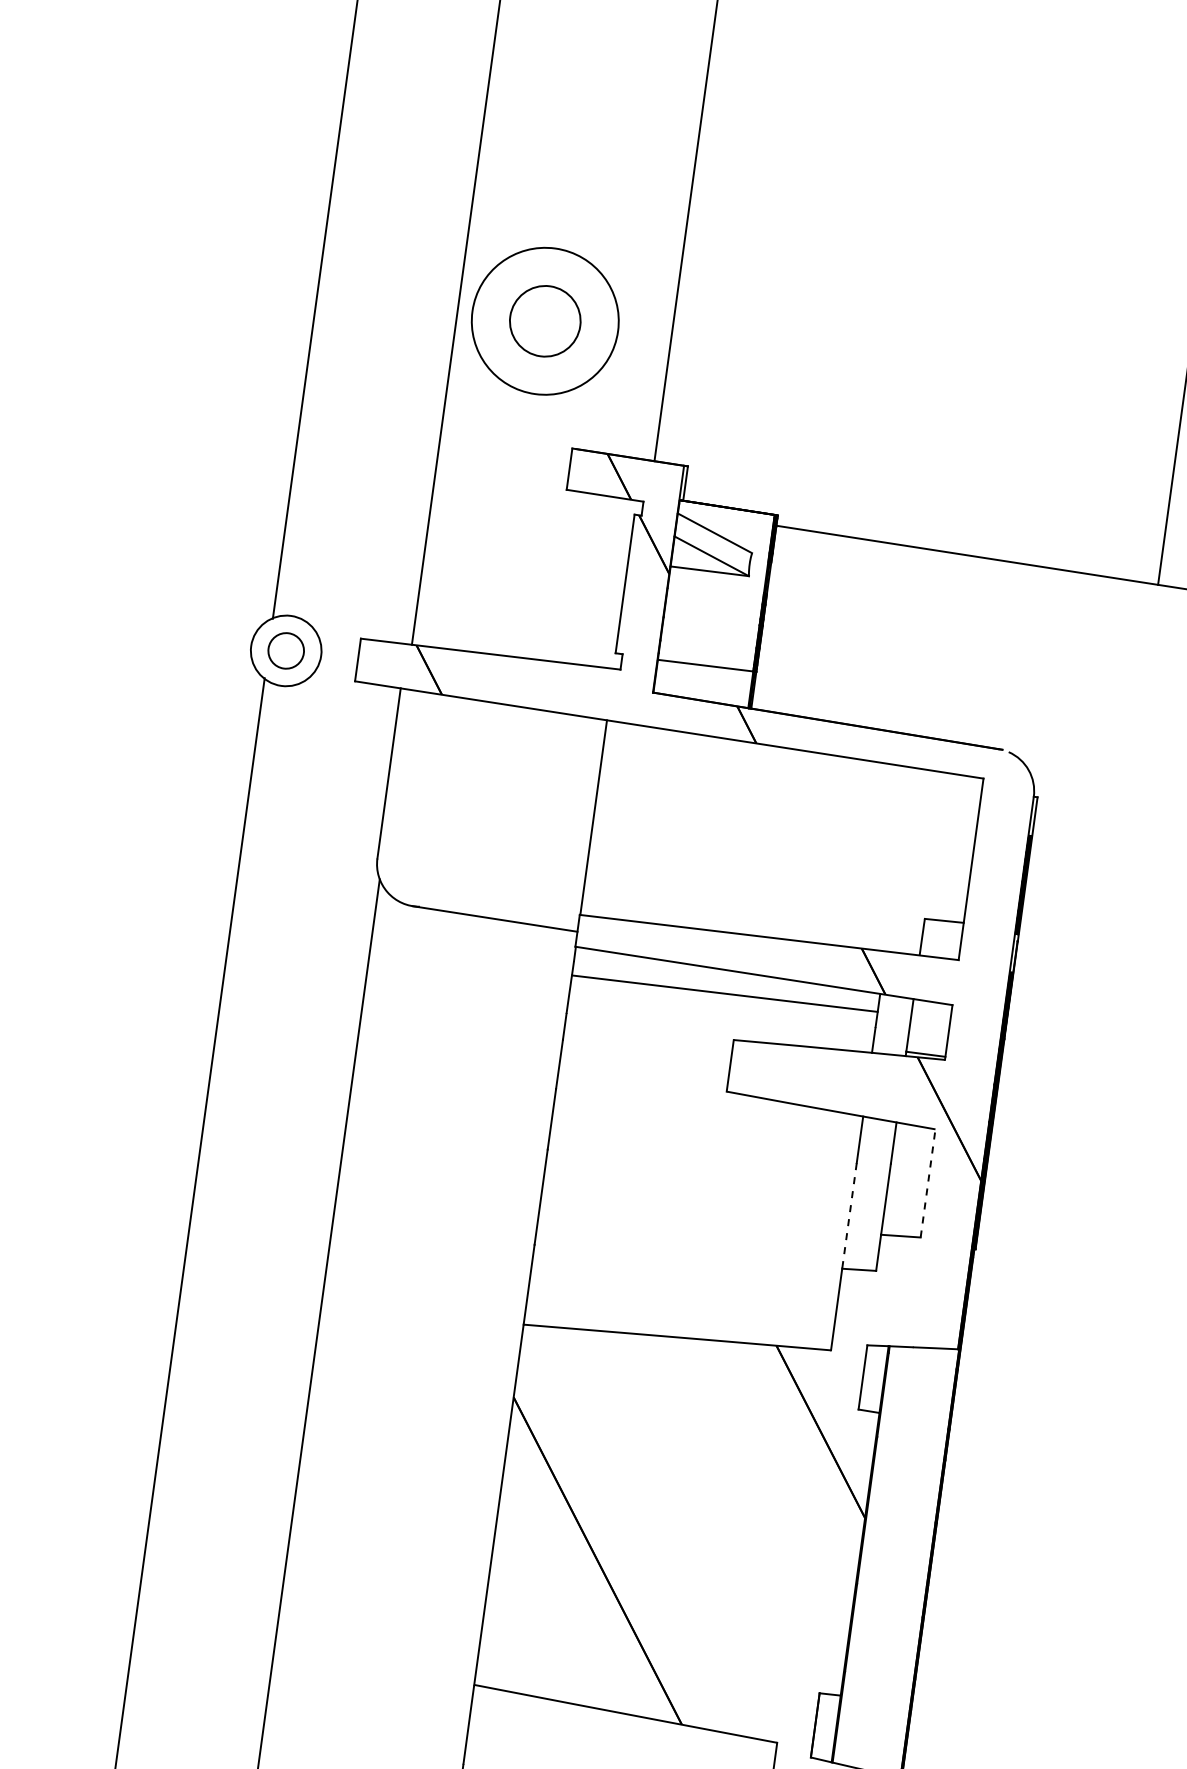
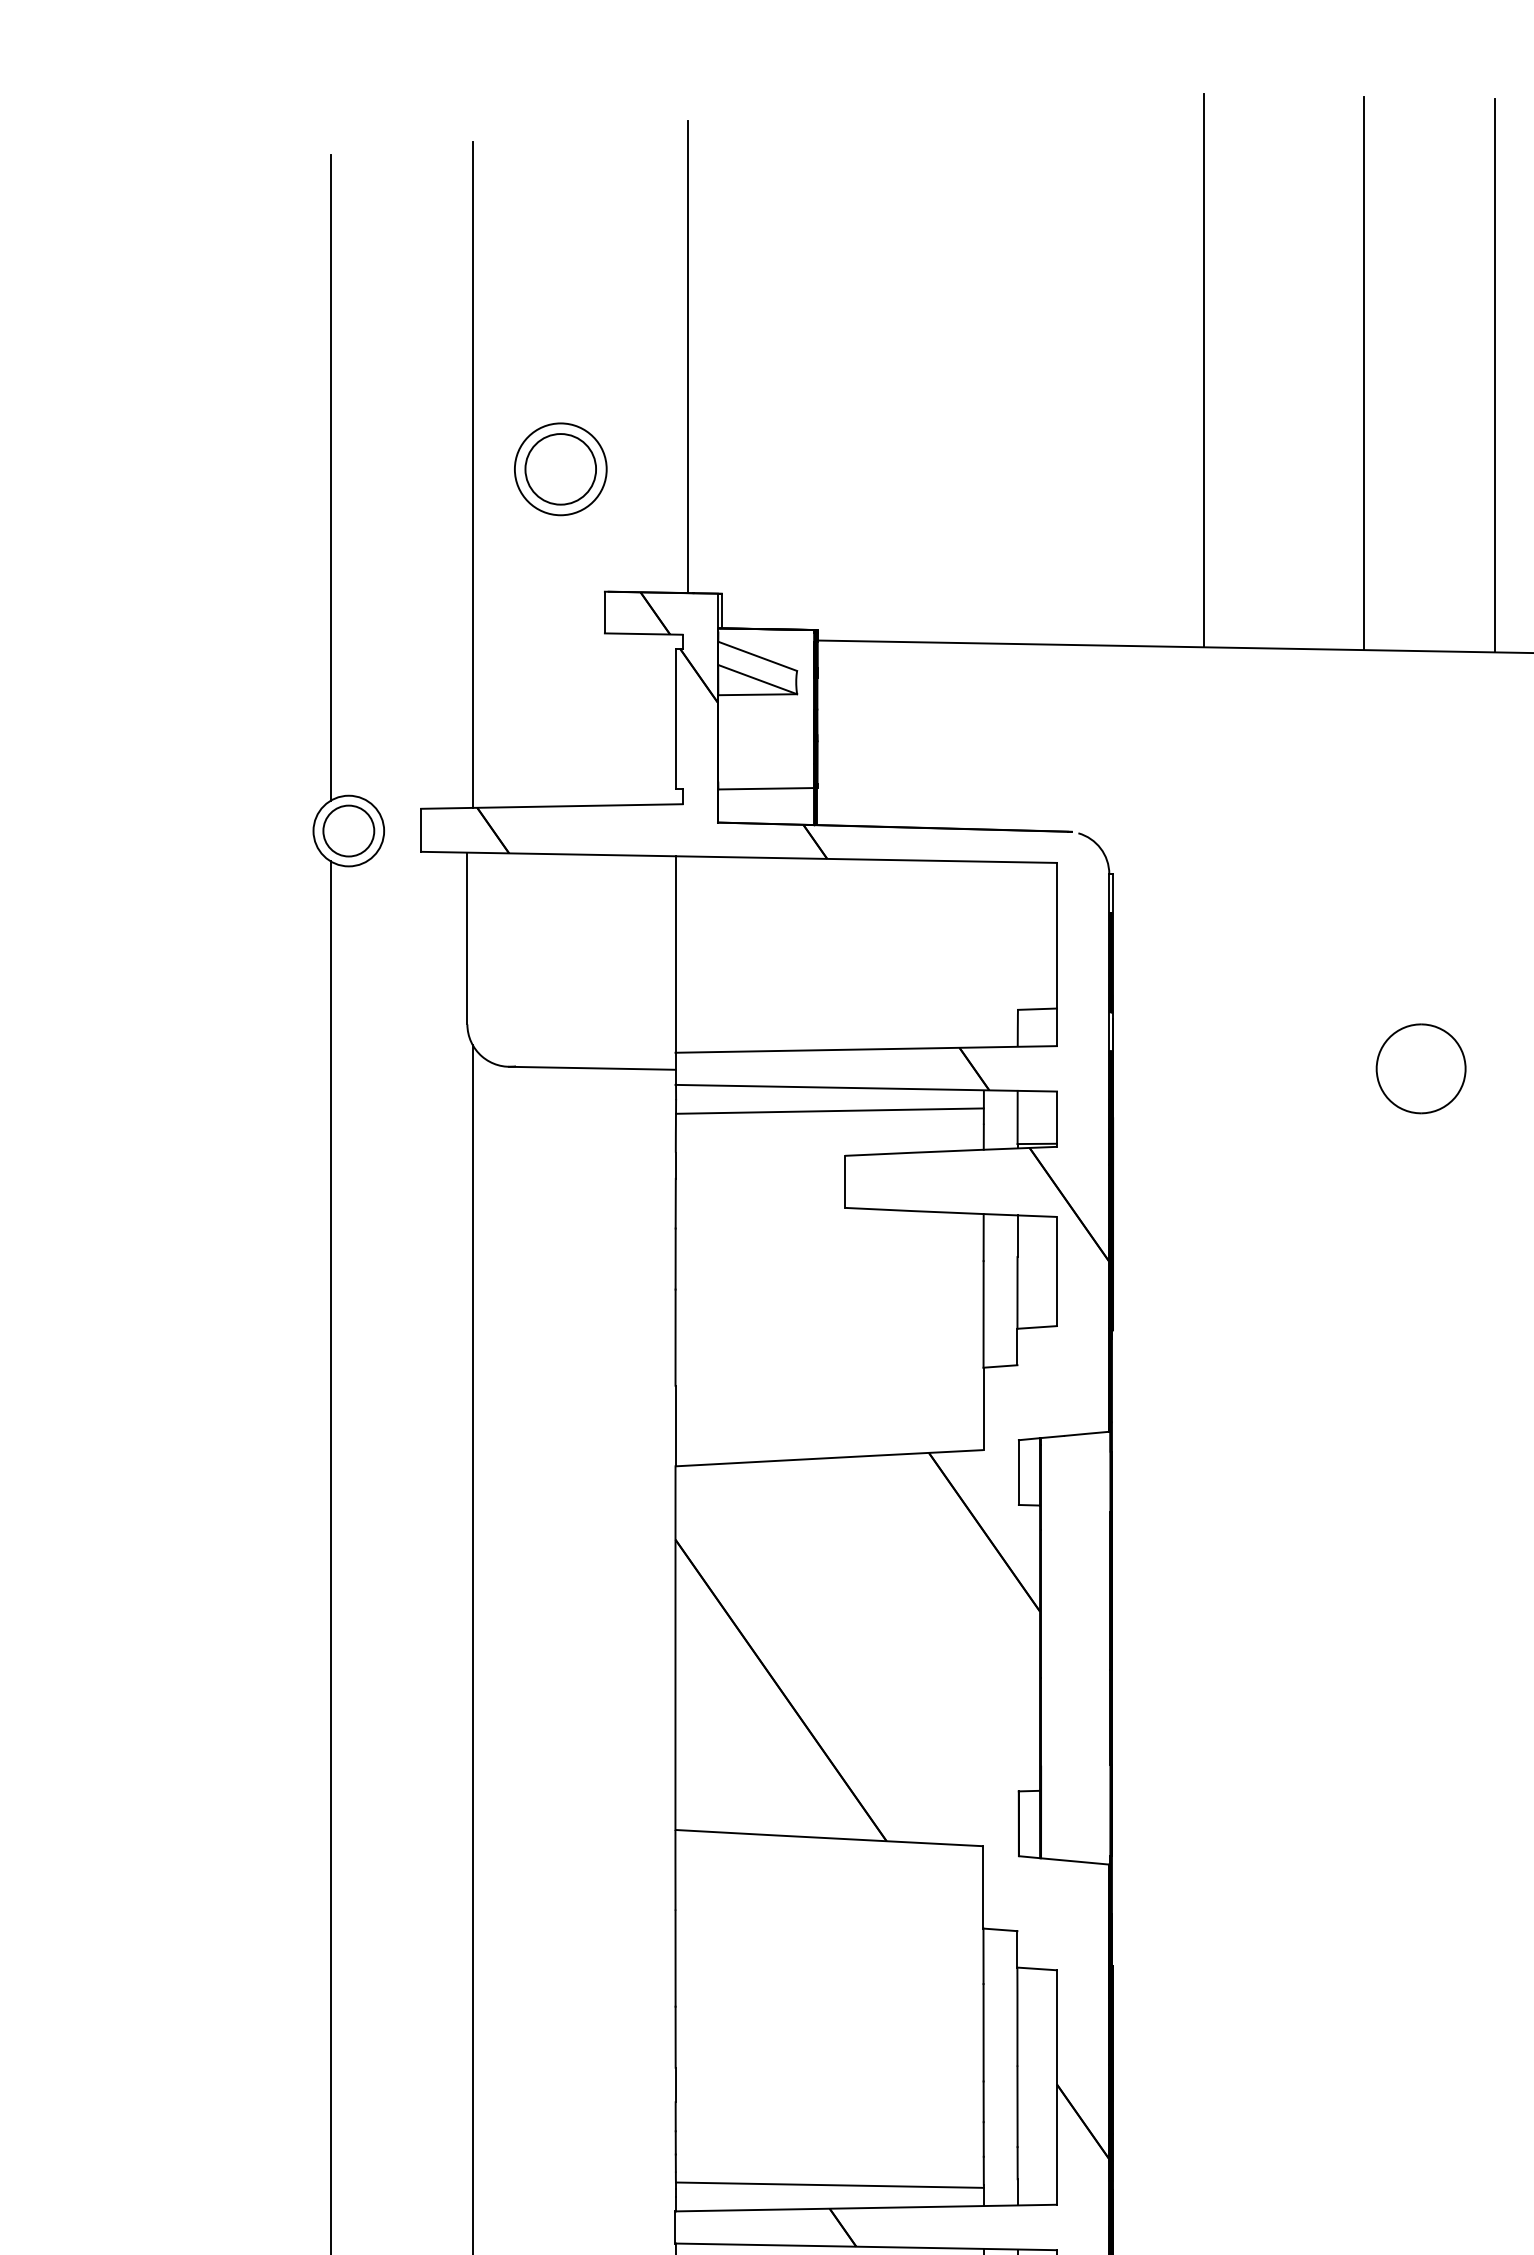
circle: (544, 321) -> (560, 469), size x0.62
circle: (285, 650) -> (348, 830), size x1.43
line: (928, 1183) -> (1057, 1271), dashed -> solid
line: (849, 1216) -> (983, 1314), dashed -> solid

